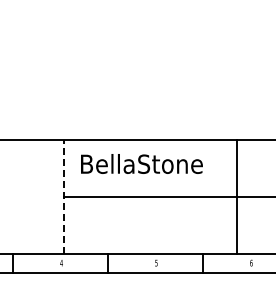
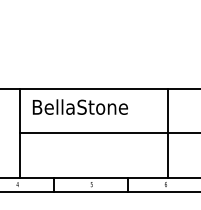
line: (64, 197) -> (19, 133), dashed -> solid
line: (237, 197) -> (168, 133), moved

